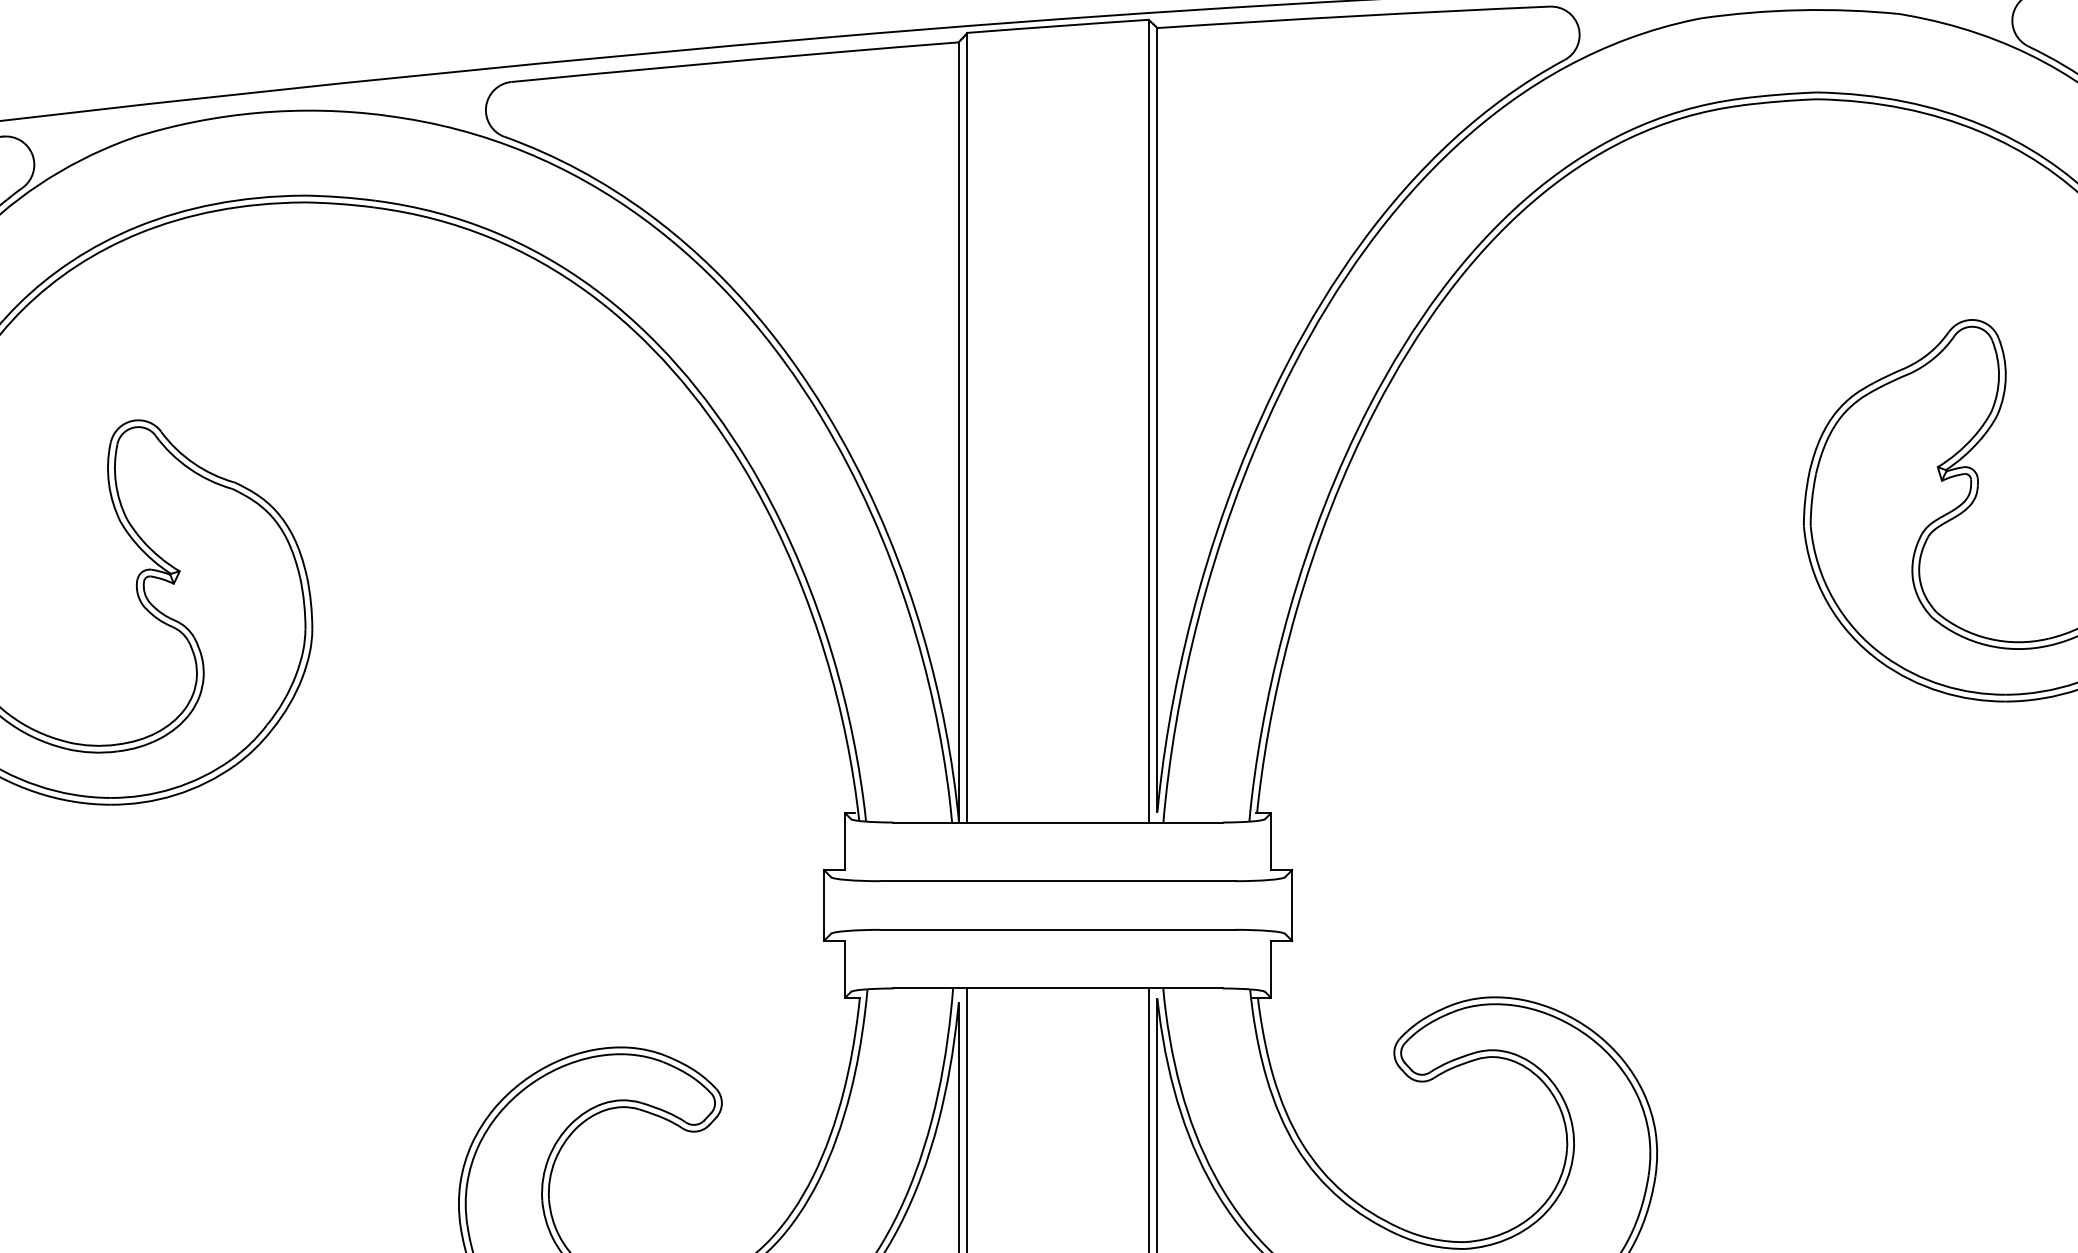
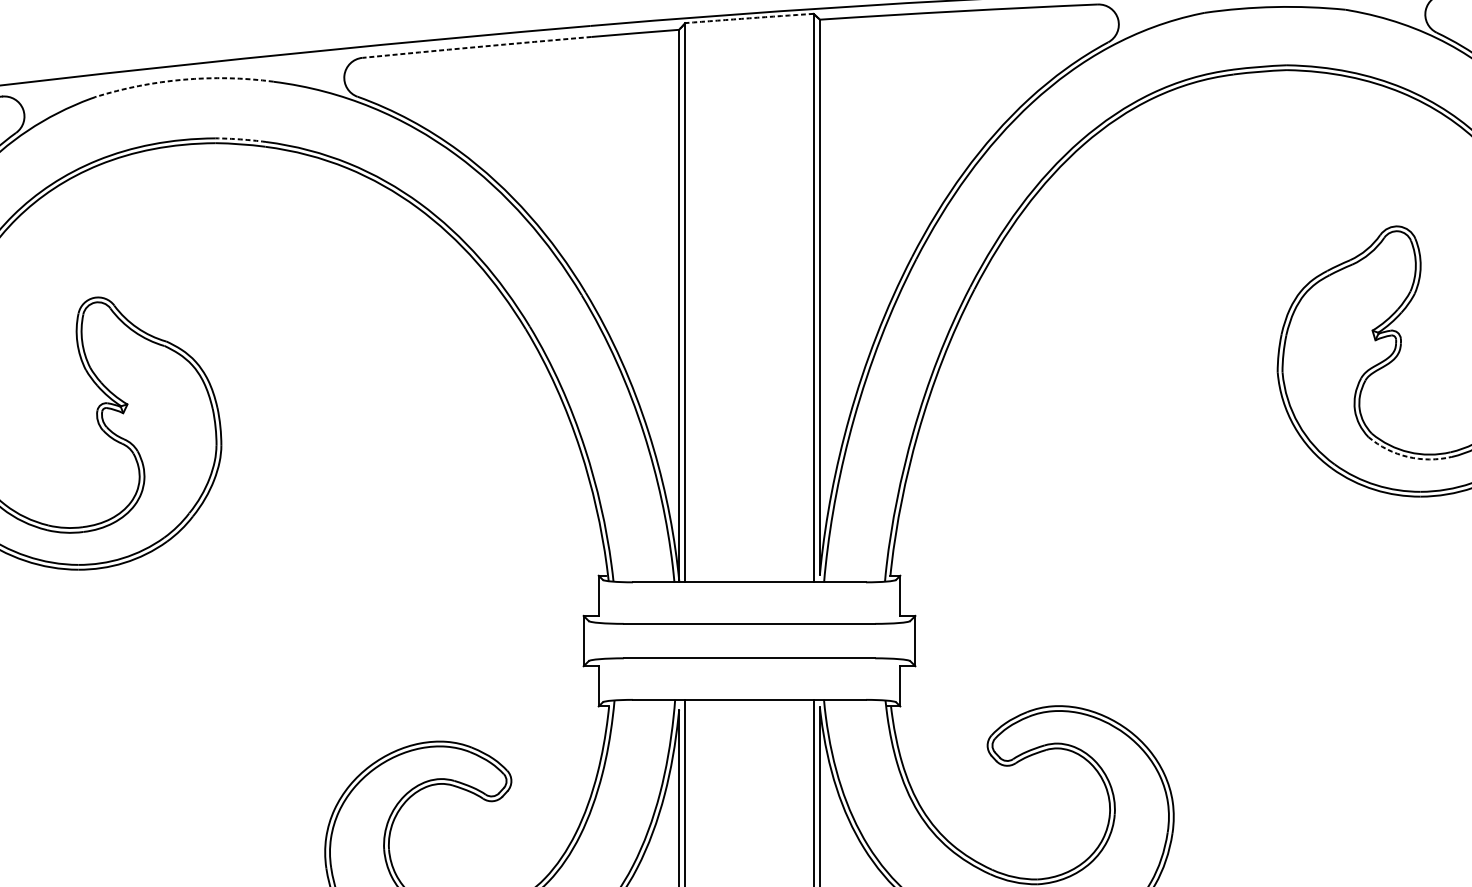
arc: (1058, 26) -> (749, 18), solid -> dashed
arc: (673, 66) -> (477, 46), solid -> dashed
arc: (258, 112) -> (183, 79), solid -> dashed
arc: (339, 197) -> (240, 139), solid -> dashed
arc: (1987, 645) -> (1407, 456), solid -> dashed

